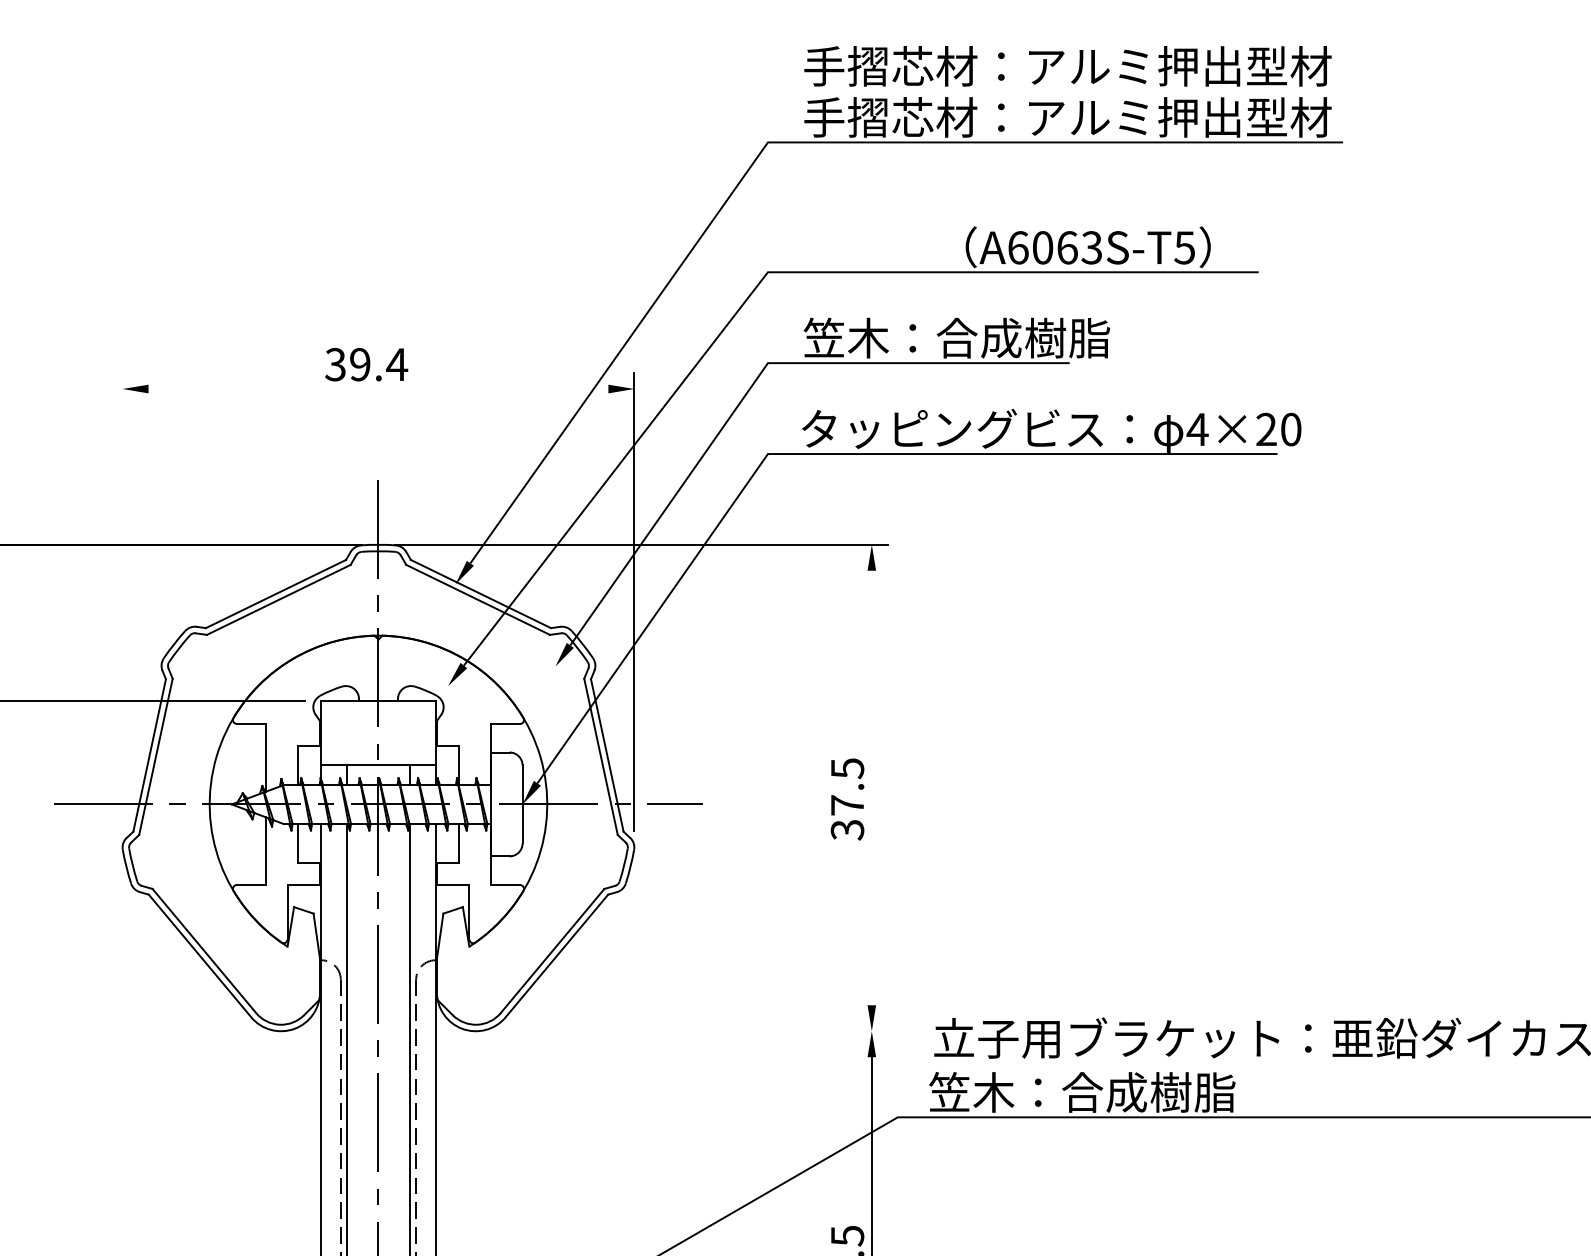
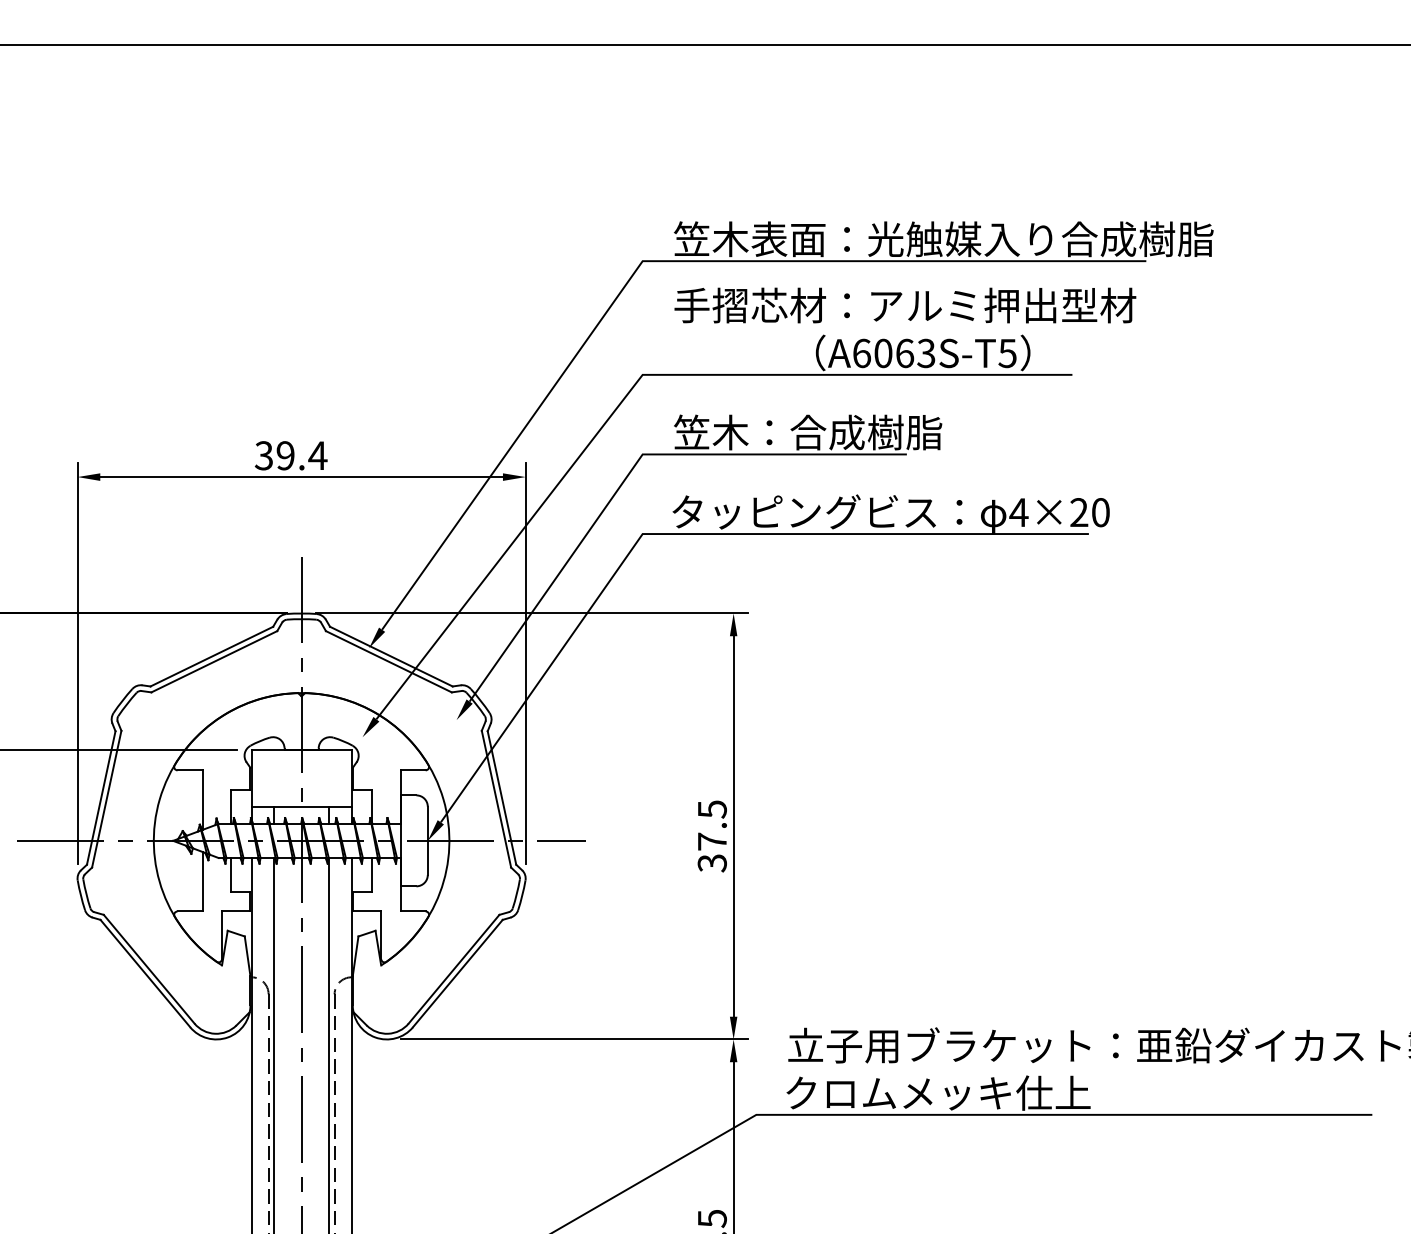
text: (1068, 66) -> (905, 305), moved
text: (1111, 117) -> (943, 239), 手摺芯材：アルミ押出型材 -> 笠木表面：光触媒入り合成樹脂
line: (378, 389) -> (301, 477), added
line: (122, 601) -> (77, 663), added
line: (871, 788) -> (733, 826), added
line: (690, 1031) -> (574, 1039), added
text: (1103, 1091) -> (936, 1092), 笠木：合成樹脂 -> クロムメッキ仕上

